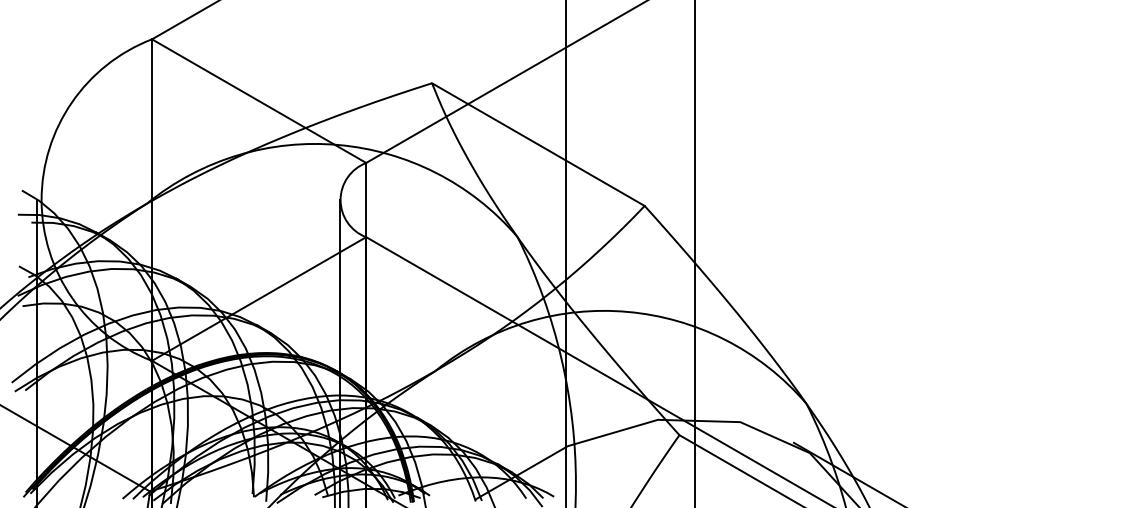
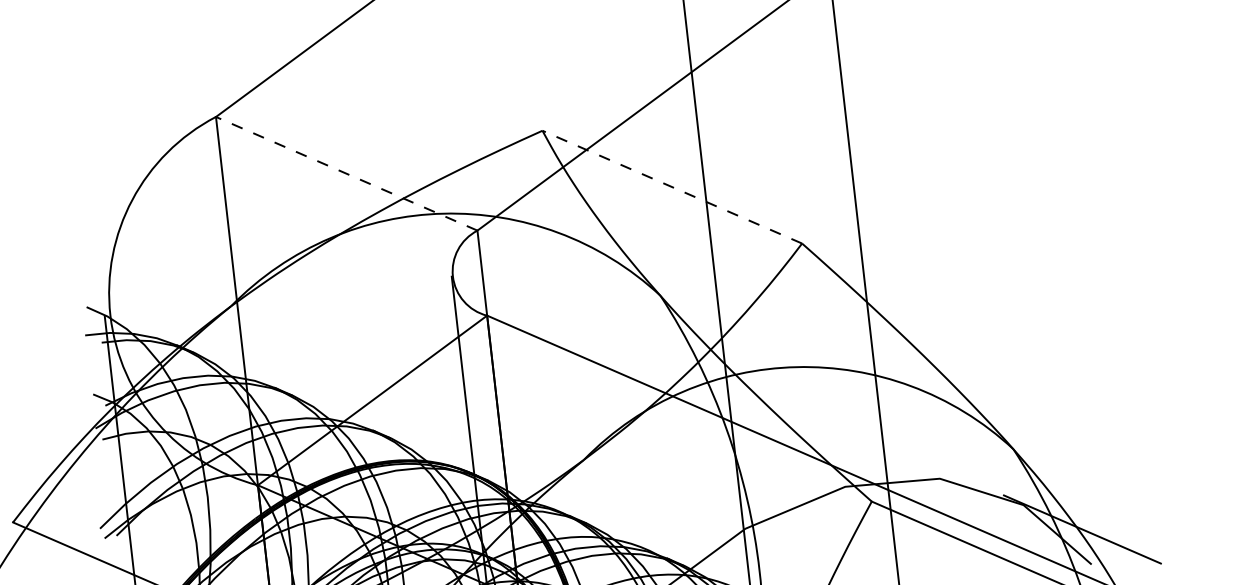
line: (259, 101) -> (347, 174), solid -> dashed
line: (538, 144) -> (672, 186), solid -> dashed

